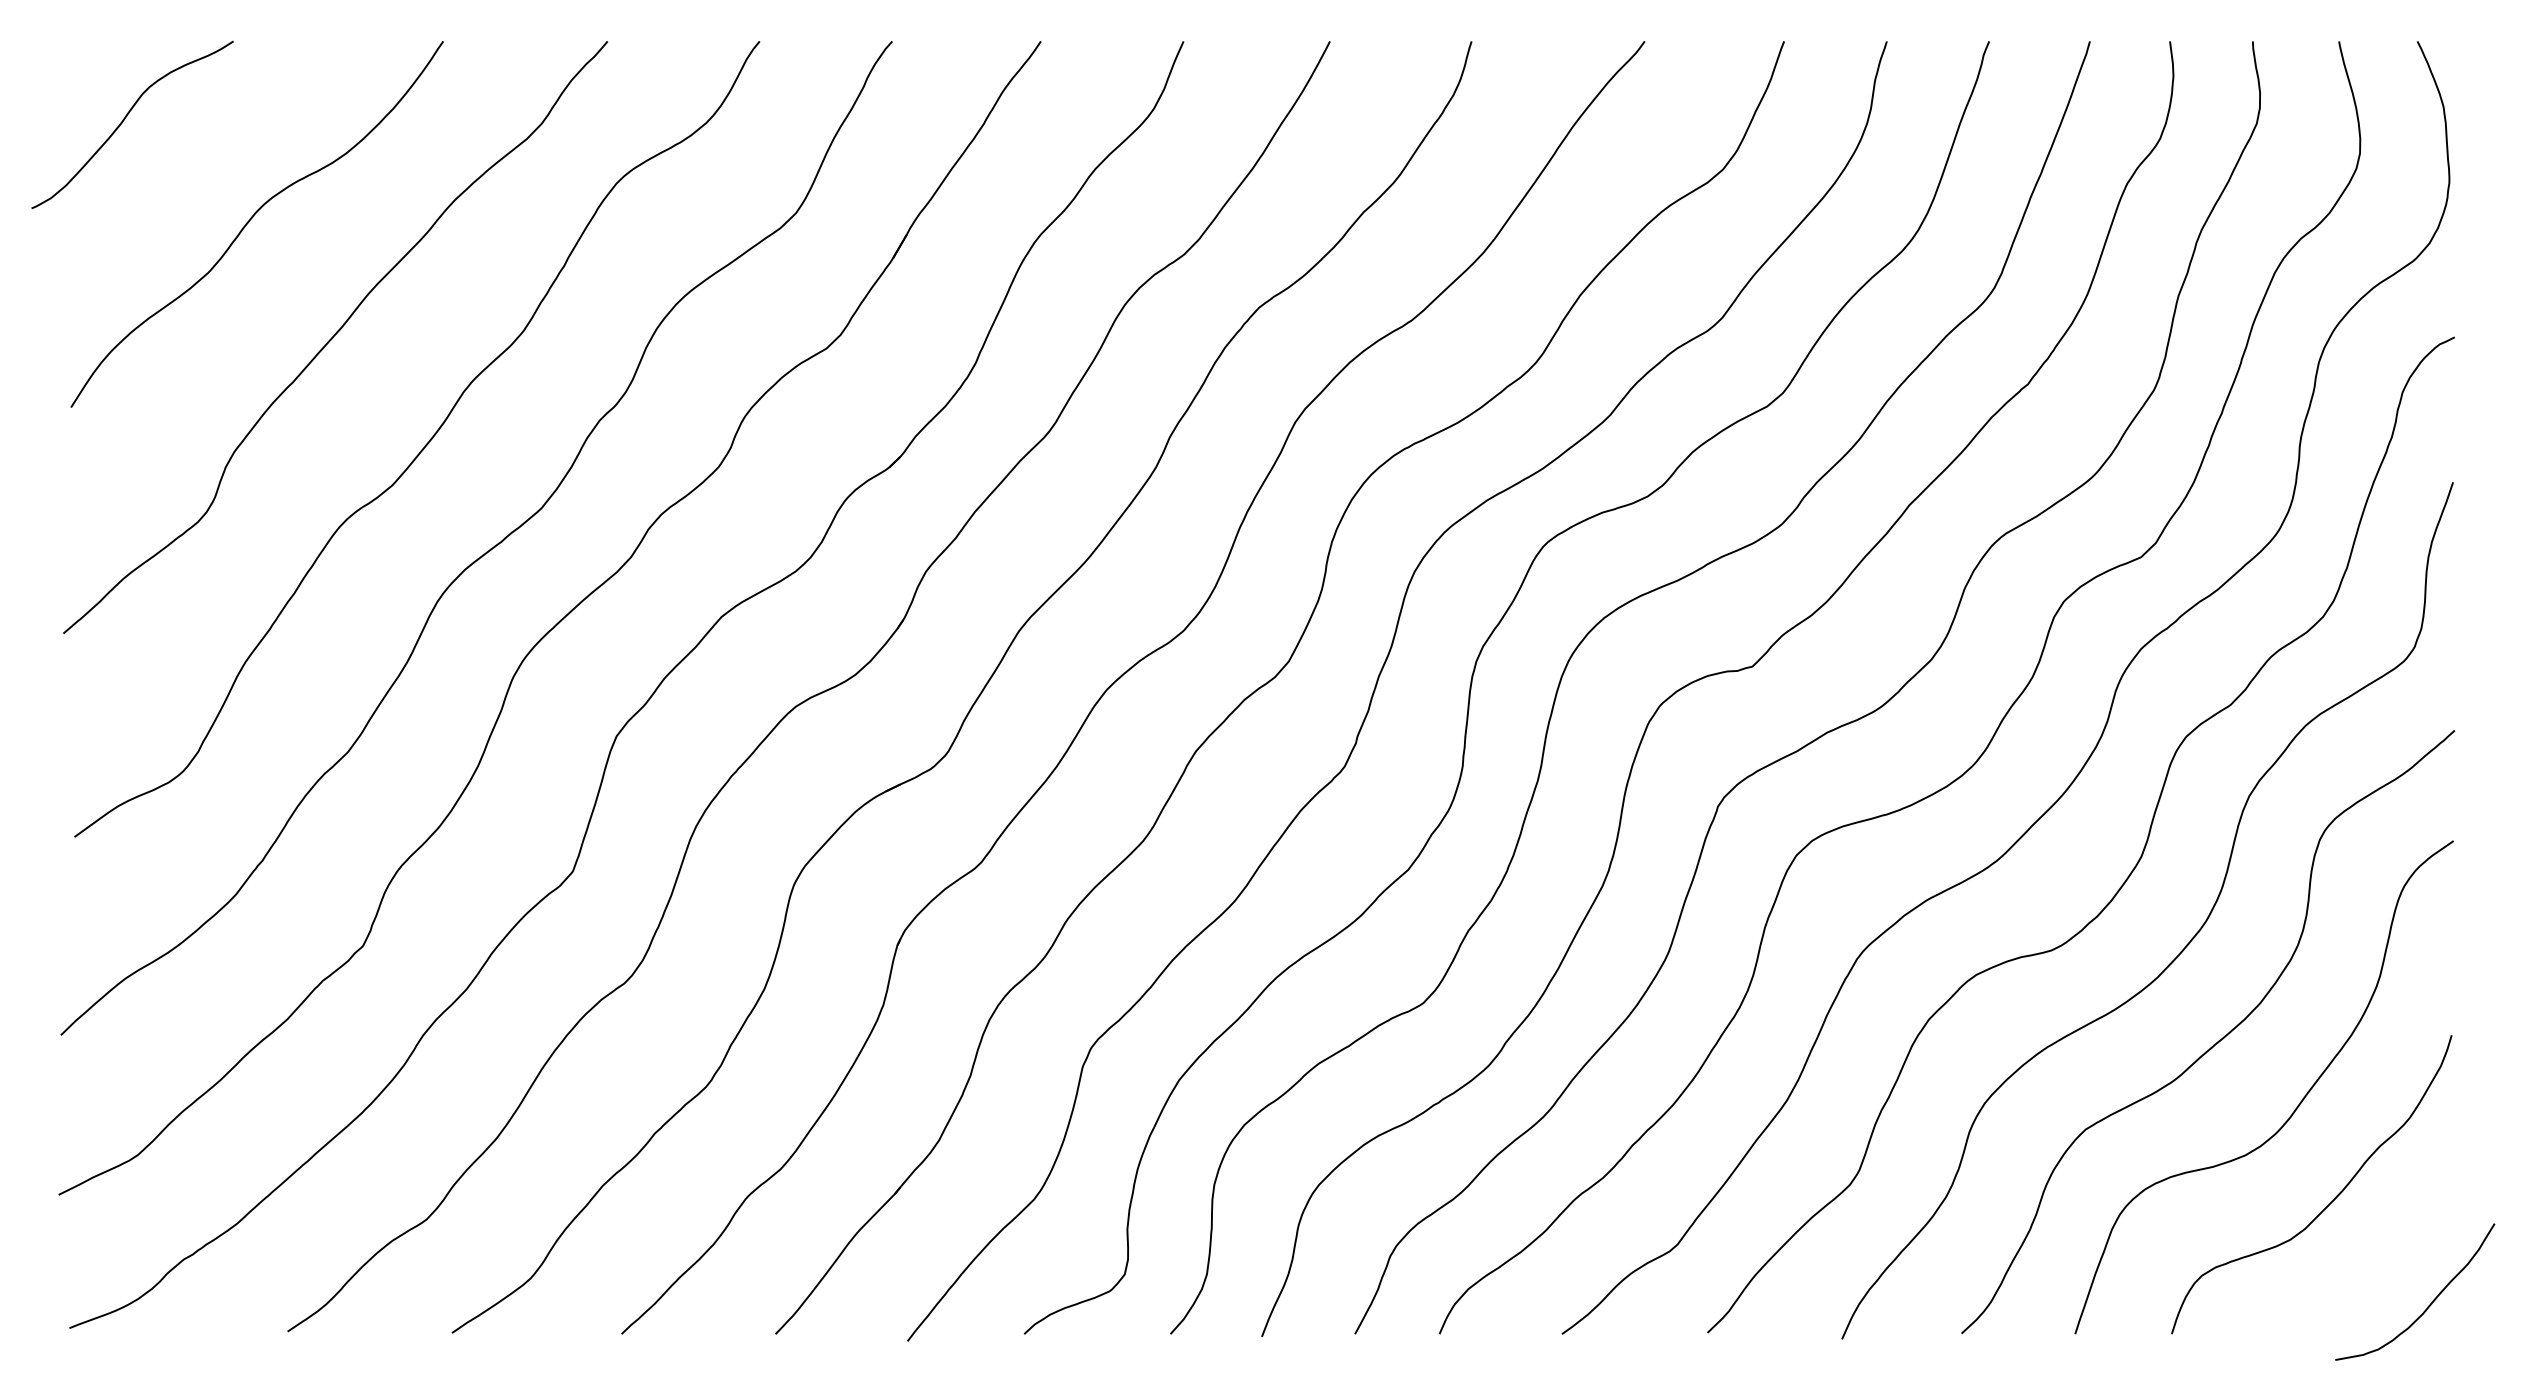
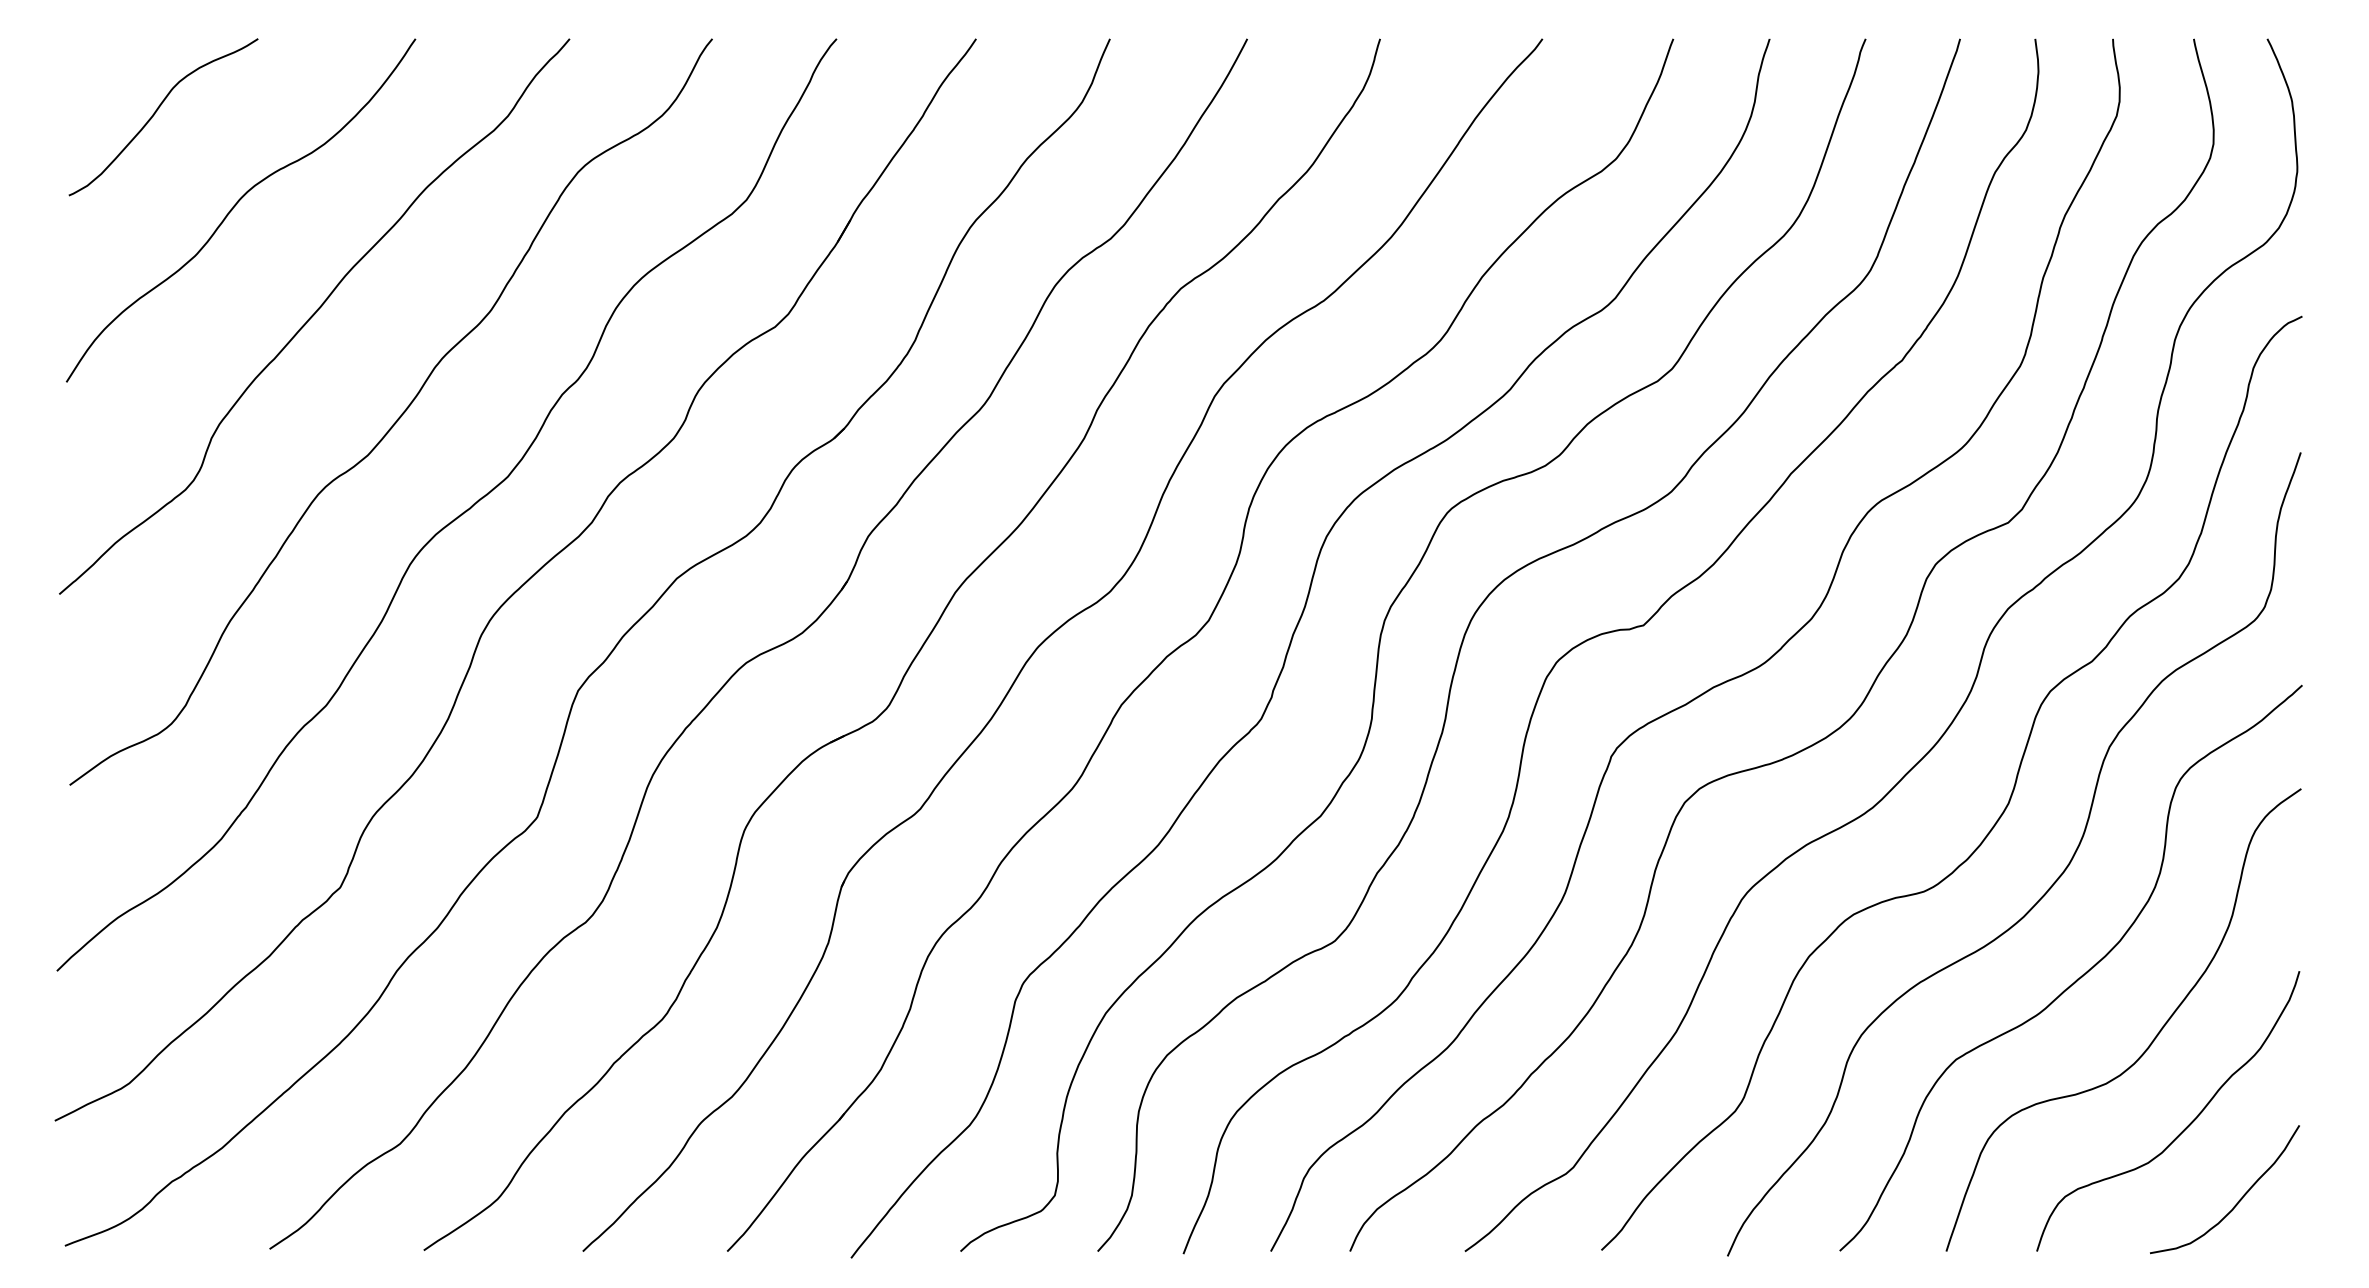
curve: (125, 119) -> (156, 112), moved
curve: (2429, 1304) -> (2238, 1201), moved

